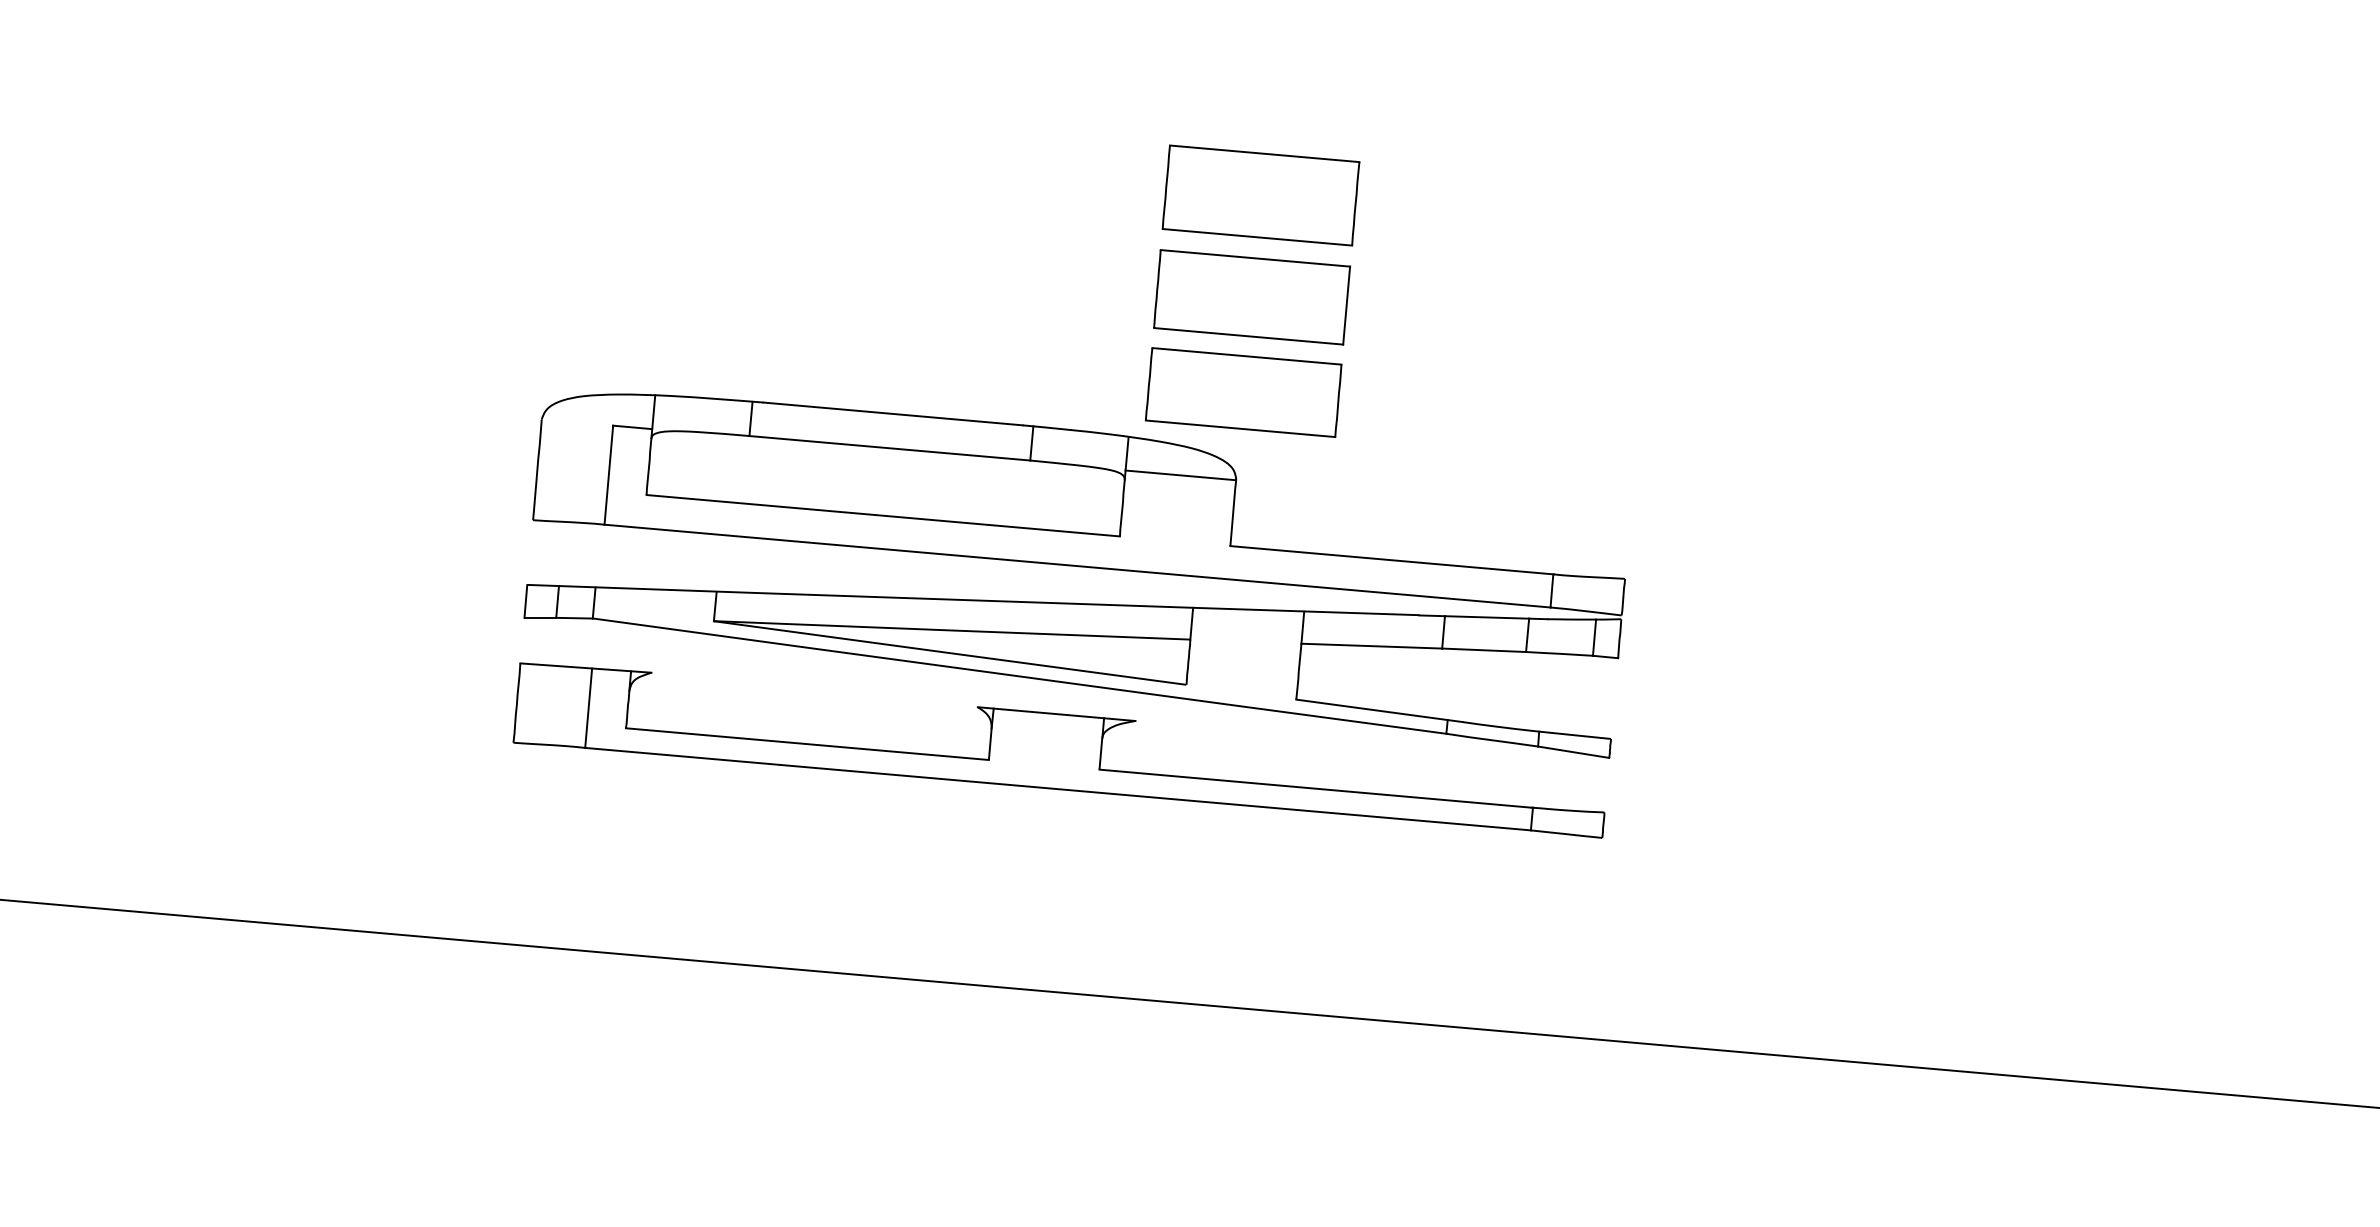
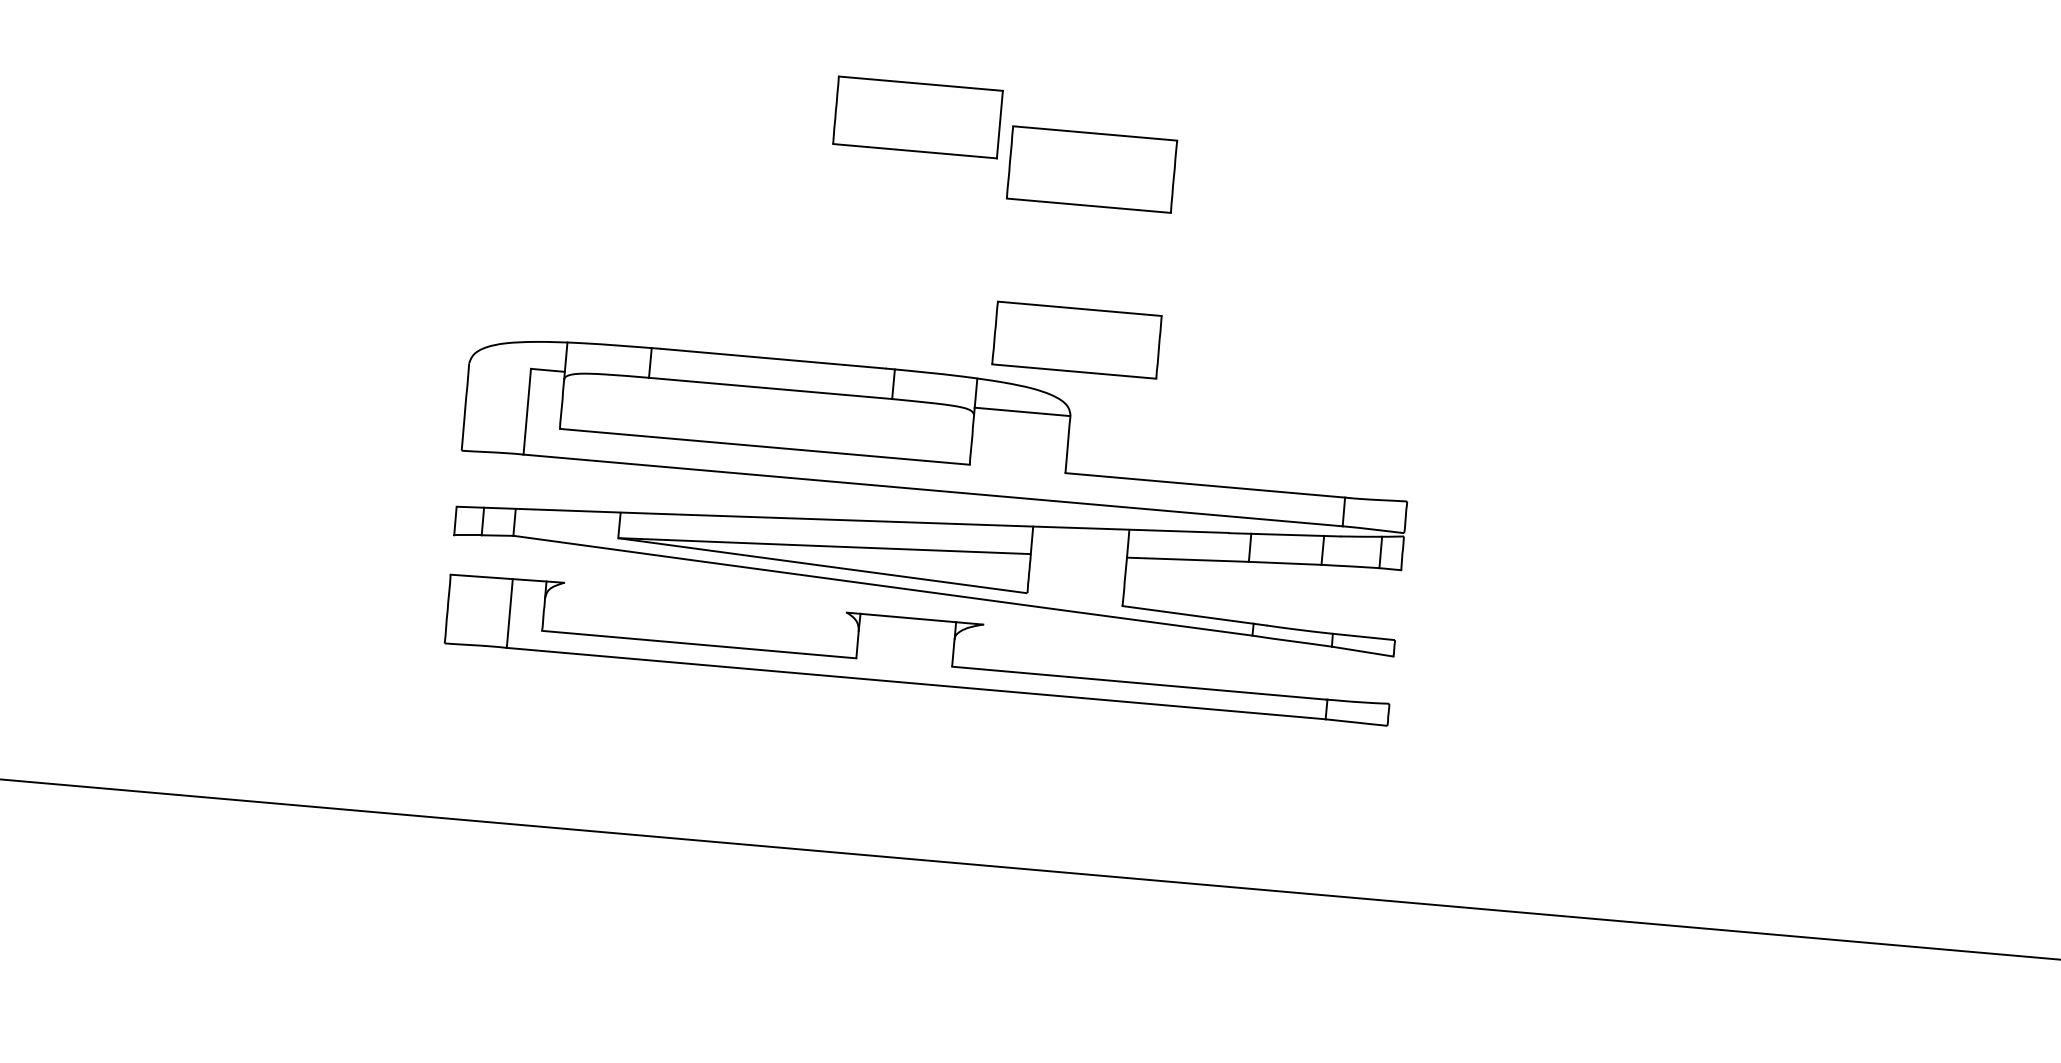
part: (1252, 297) -> (918, 117), moved

